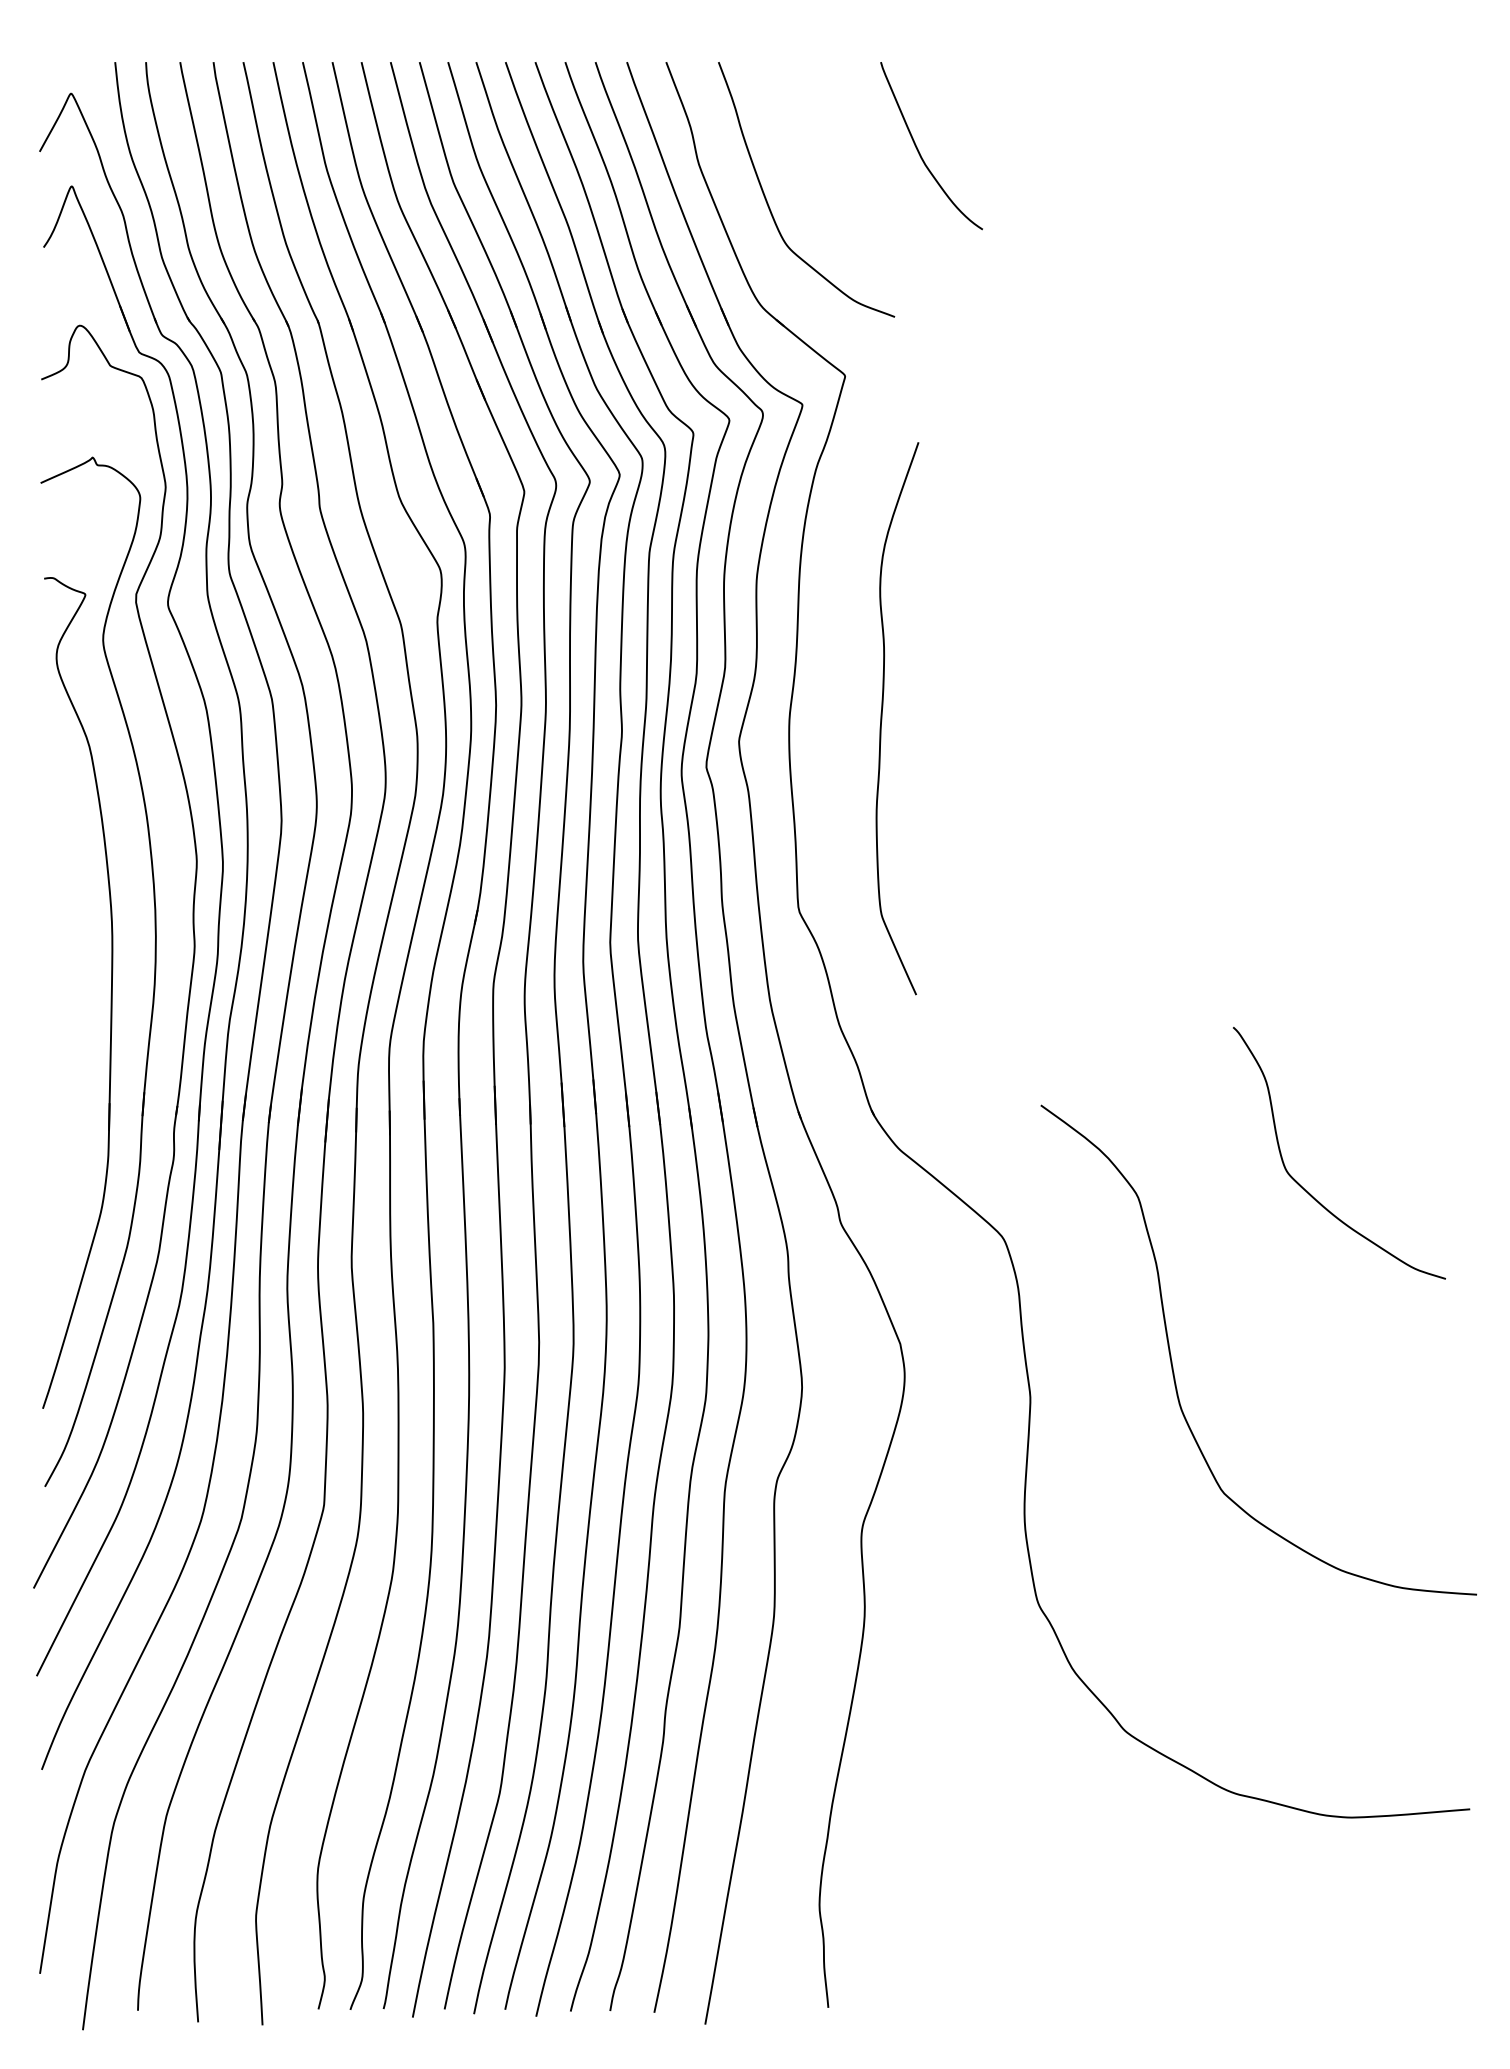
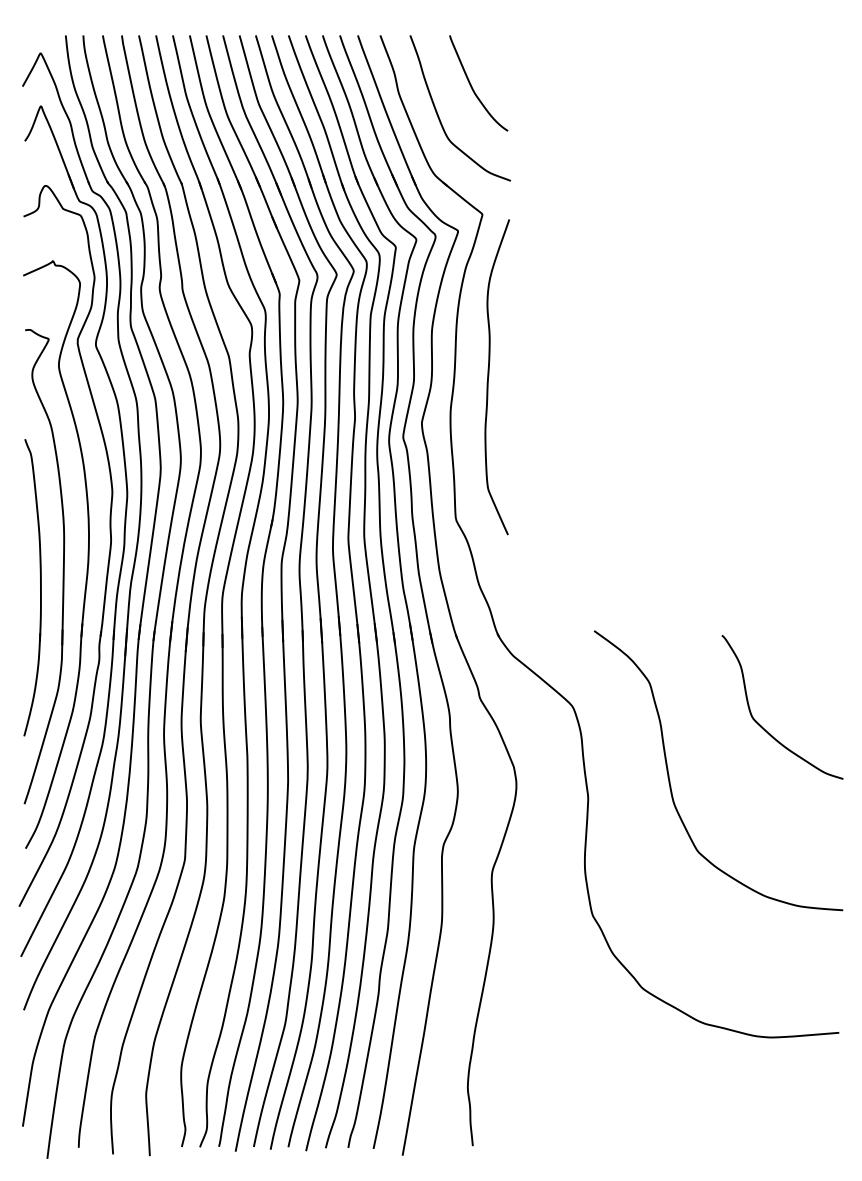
curve: (920, 151) -> (472, 86), moved
curve: (883, 717) -> (489, 376), moved
part: (70, 1029) -> (40, 587), added
curve: (1304, 1186) -> (762, 726), moved

